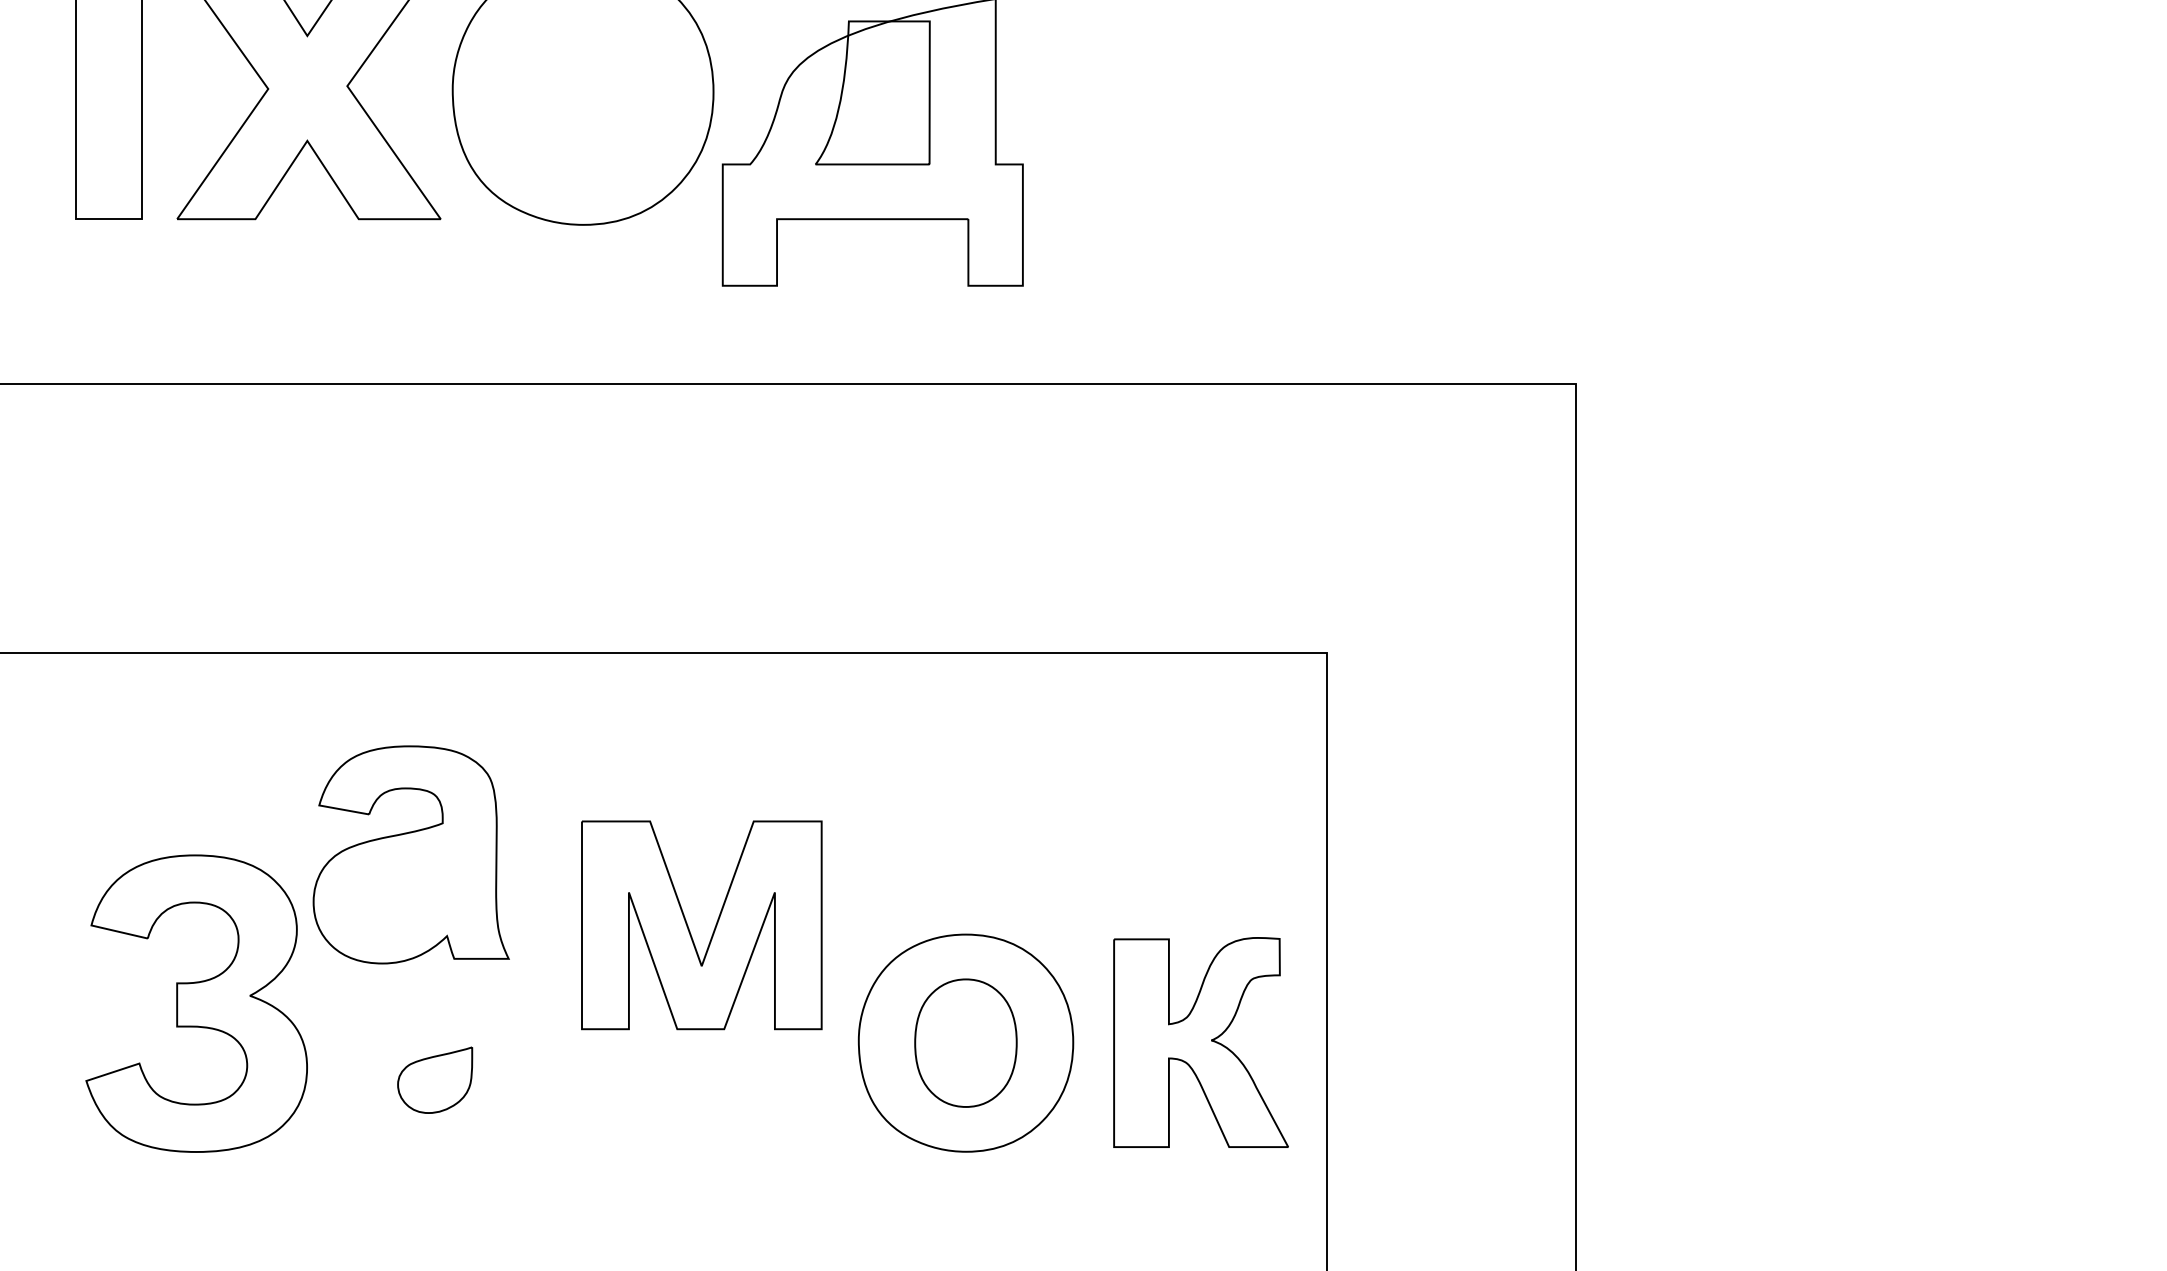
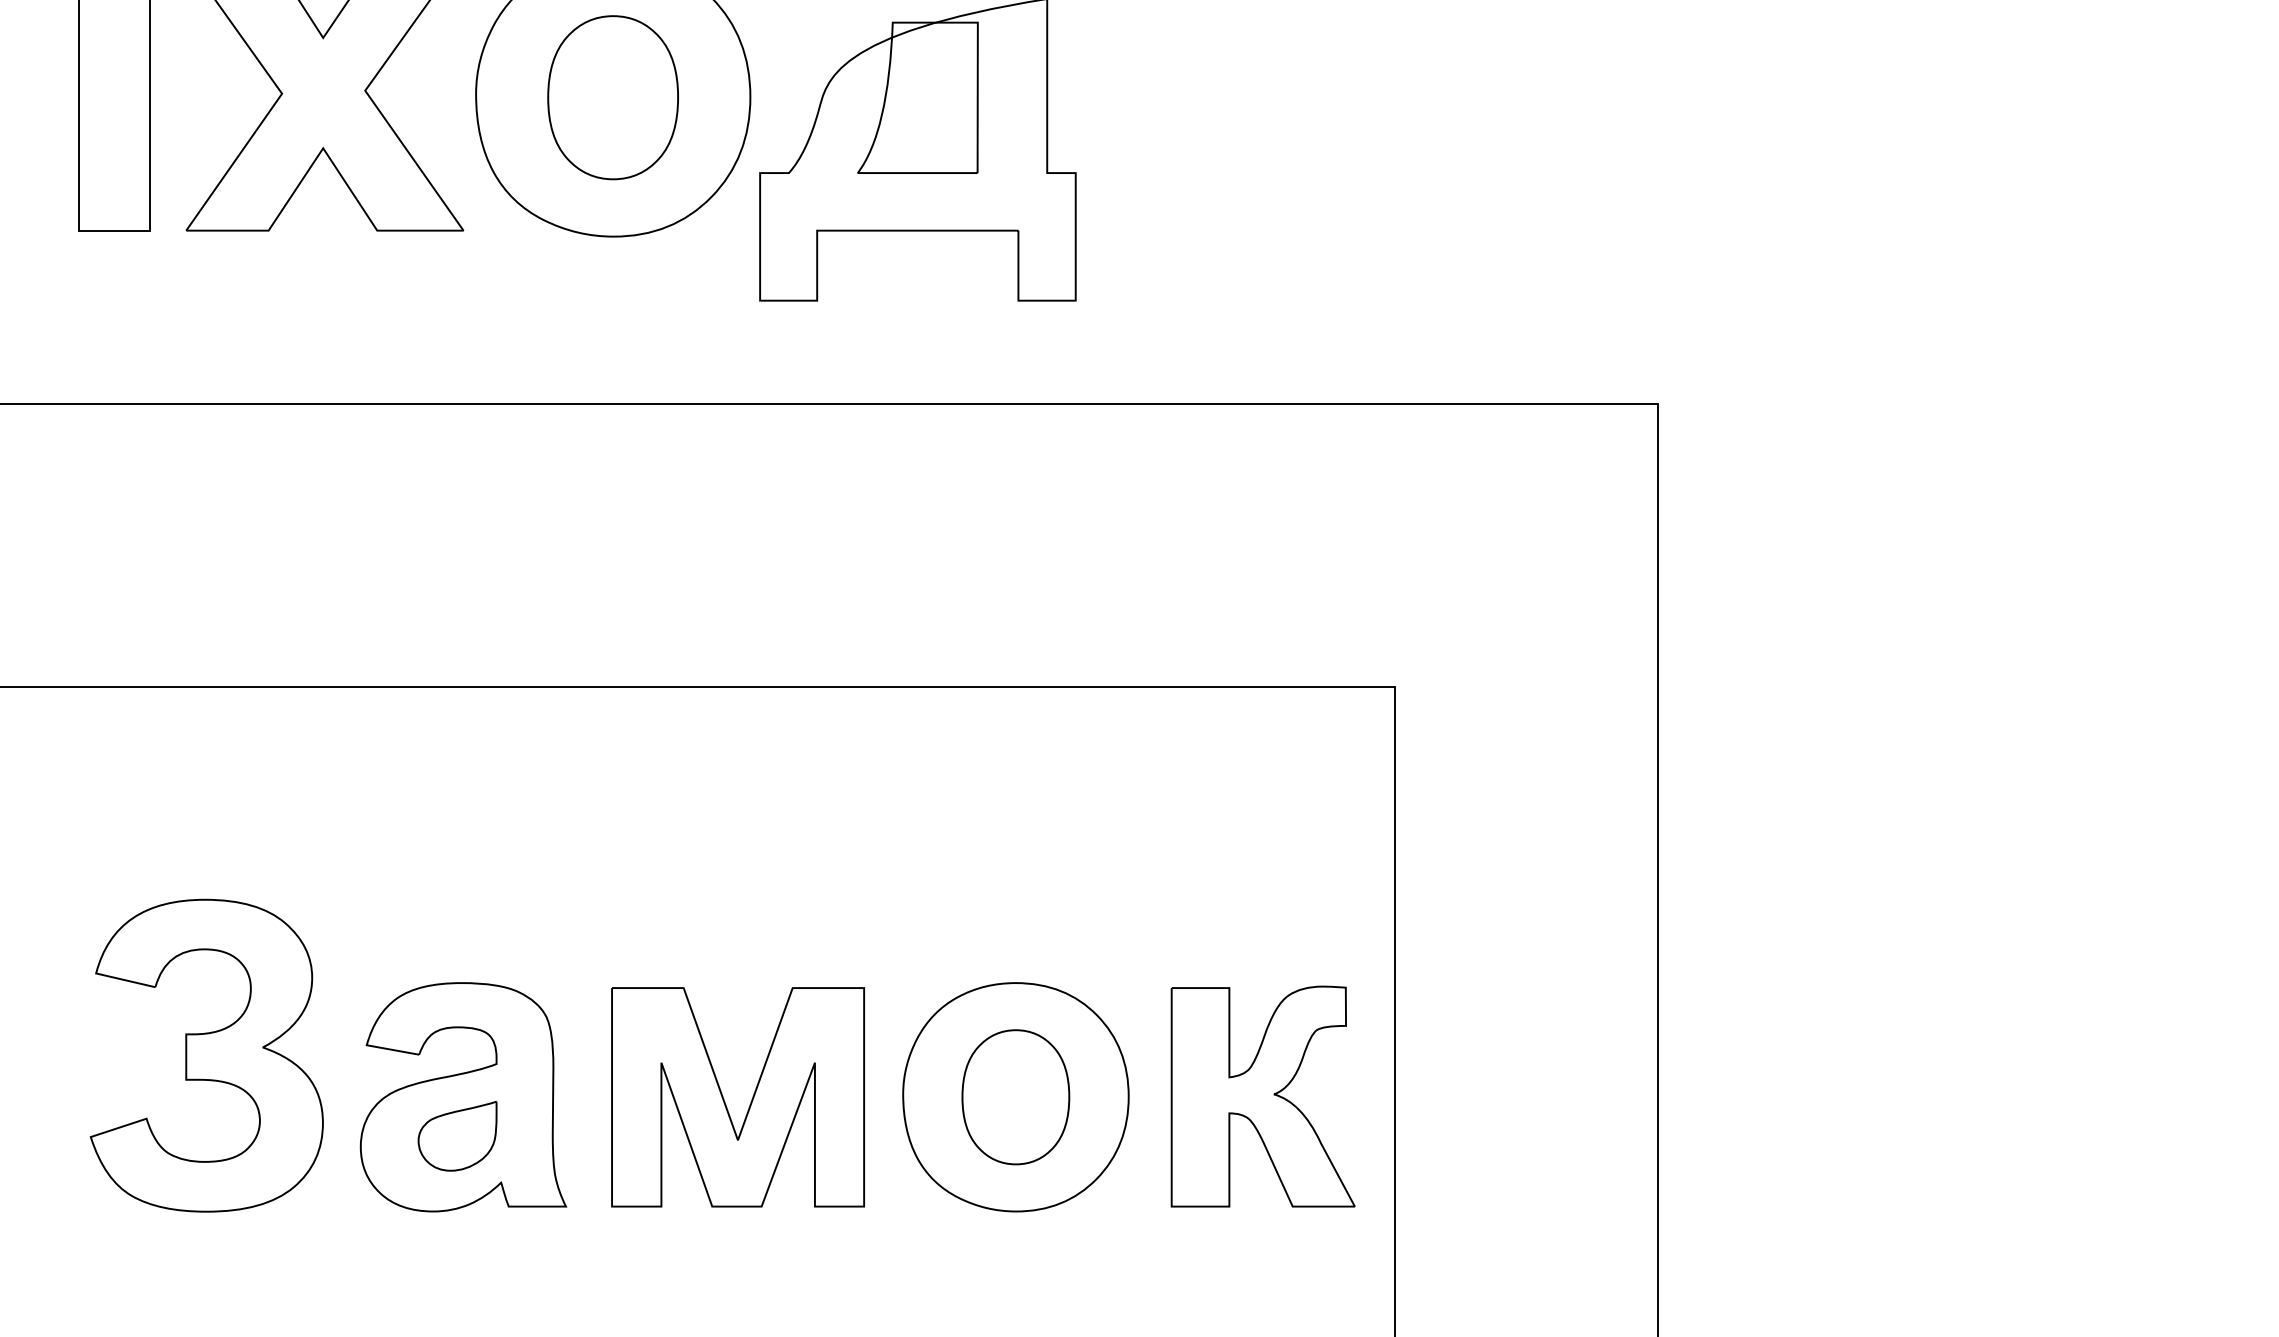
part: (582, 92) -> (612, 97), added
part: (411, 855) -> (463, 1097), moved
part: (689, 929) -> (725, 1101), moved

